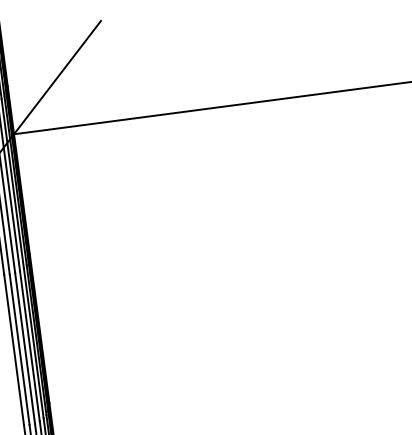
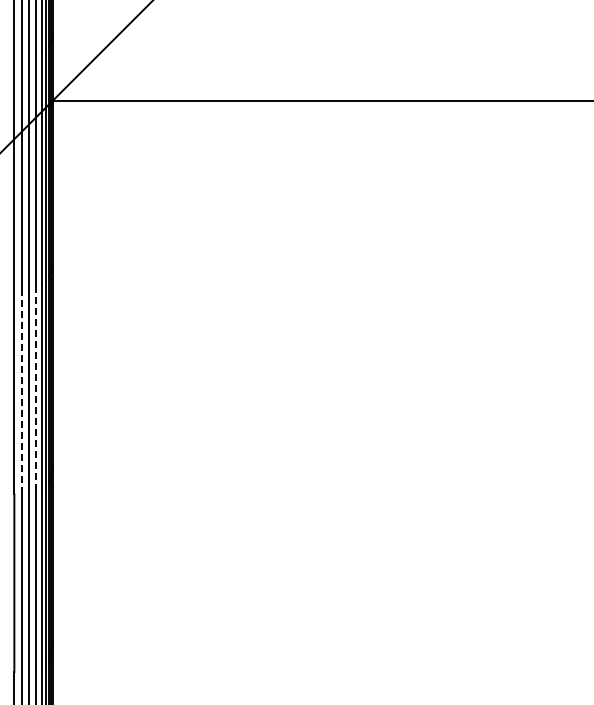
line: (30, 346) -> (36, 389), solid -> dashed
line: (19, 349) -> (21, 392), solid -> dashed

